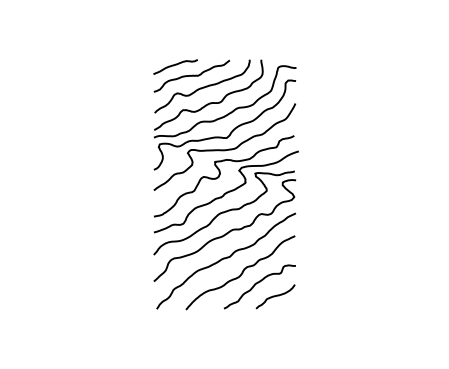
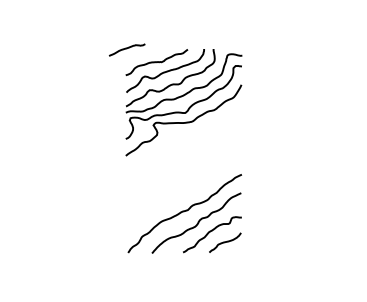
curve: (175, 65) -> (127, 48), moved
part: (225, 208) -> (184, 170), removed

